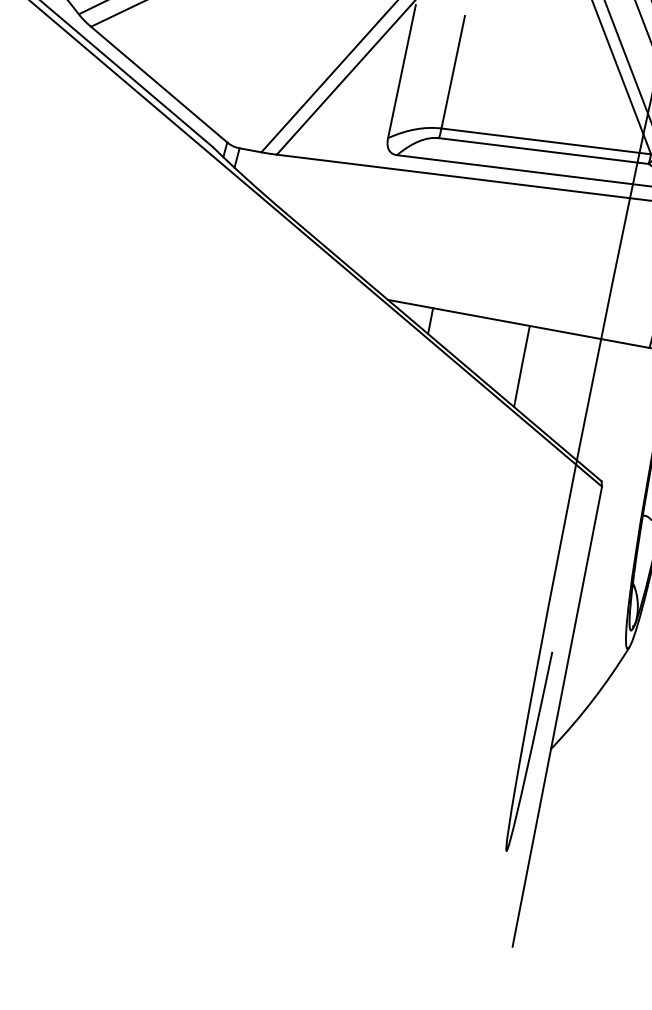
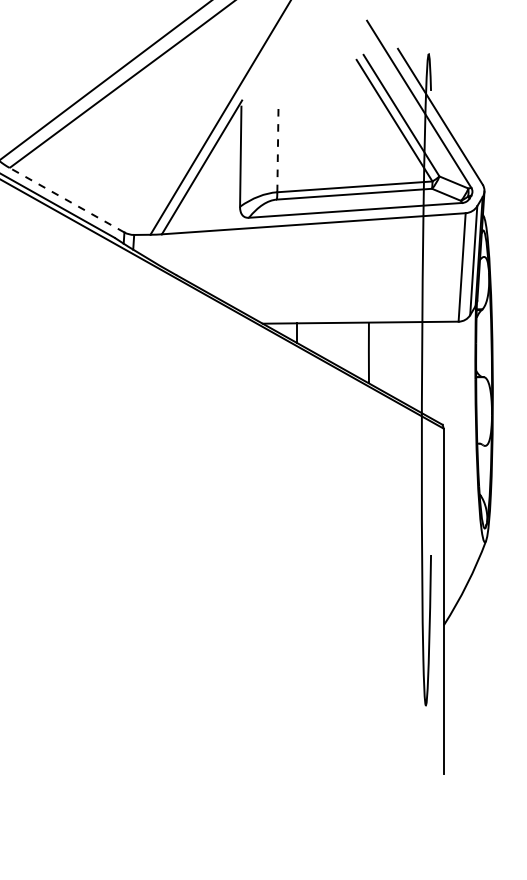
line: (452, 71) -> (277, 149), solid -> dashed
line: (159, 85) -> (67, 200), solid -> dashed

